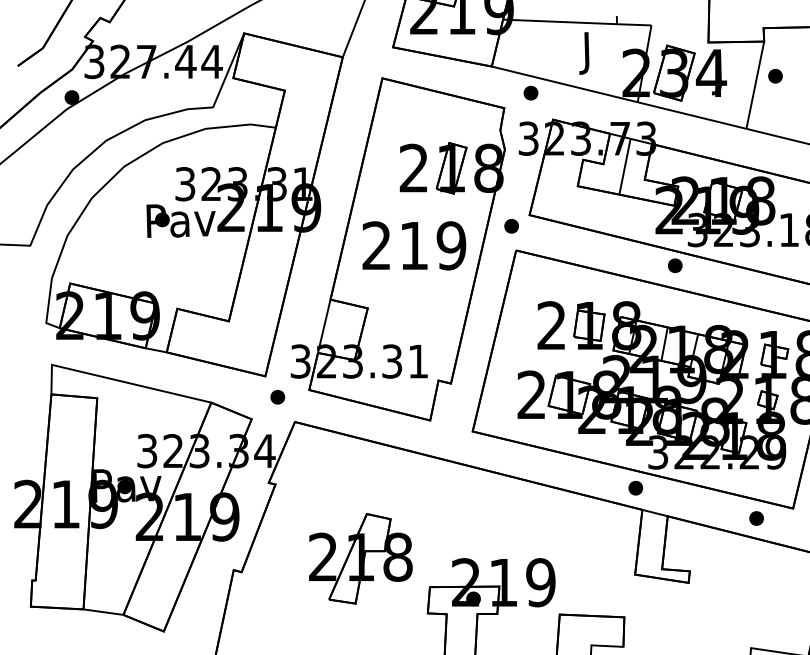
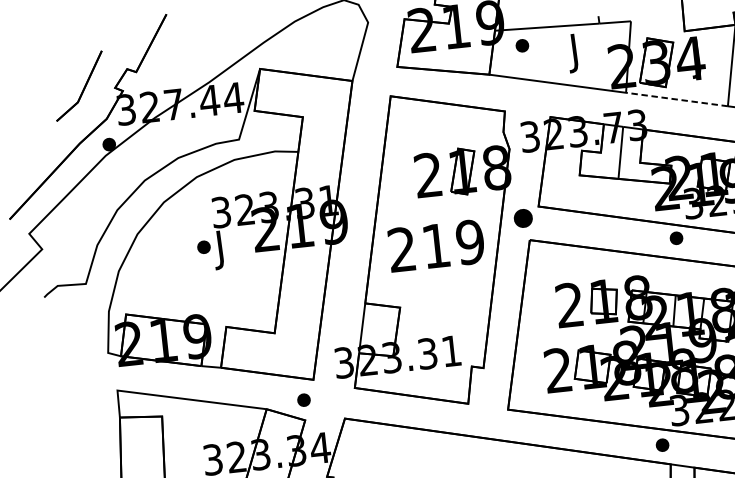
part: (530, 92) -> (521, 45), moved
line: (692, 115) -> (677, 99), solid -> dashed
text: (180, 224) -> (220, 249), Pav -> J
part: (511, 226) -> (523, 218), size x1.4
part: (277, 397) -> (303, 400), moved

